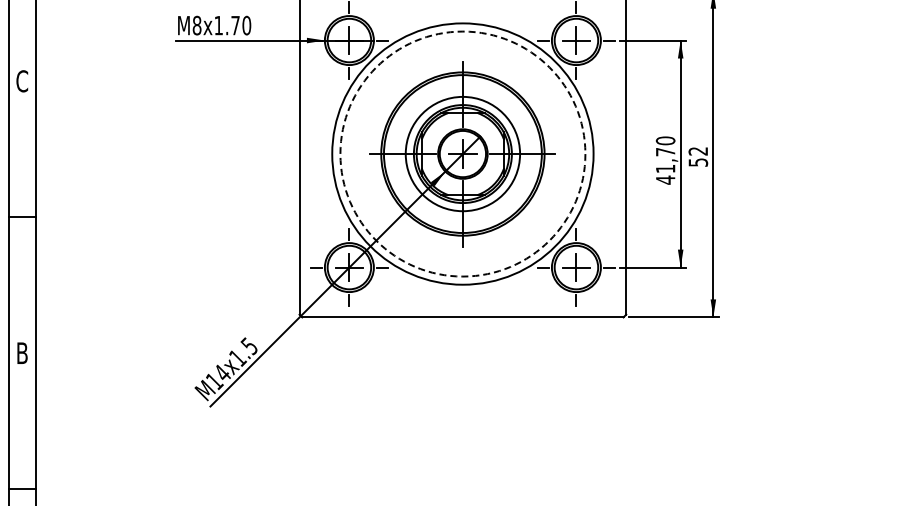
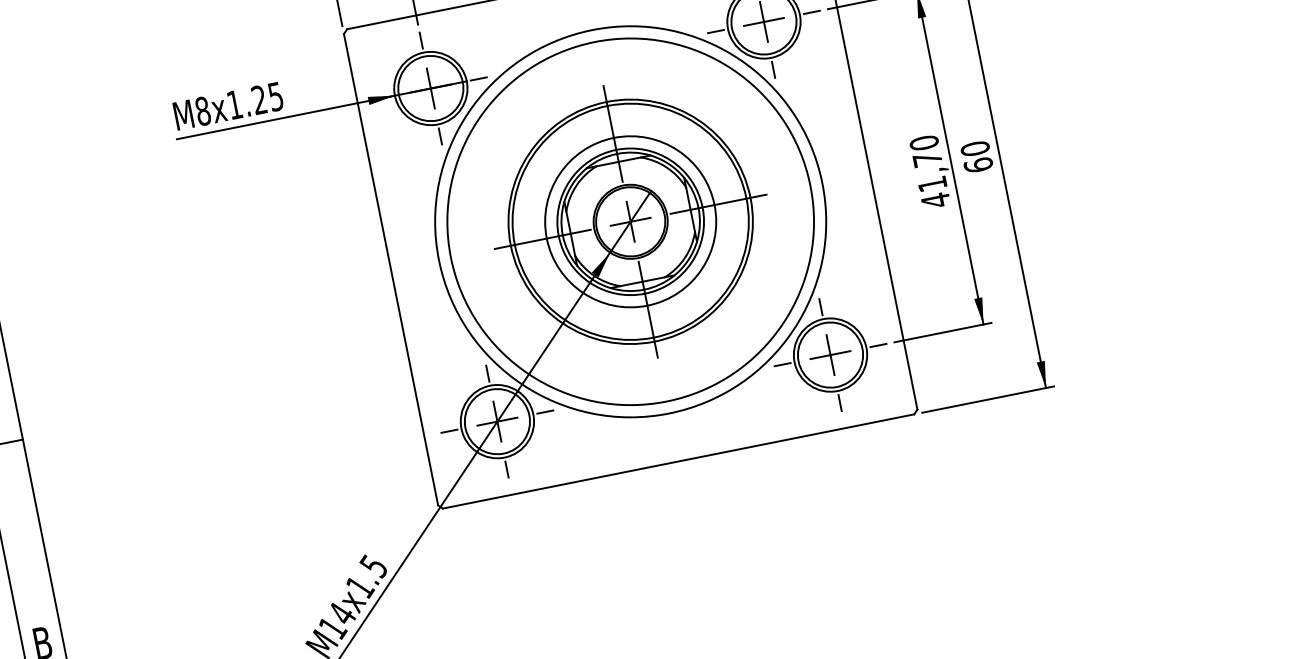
text: (241, 25) -> (268, 98), M8x1.70 -> M8x1.25
circle: (462, 153) -> (629, 221), dashed -> solid
text: (698, 156) -> (977, 156), 52 -> 60

